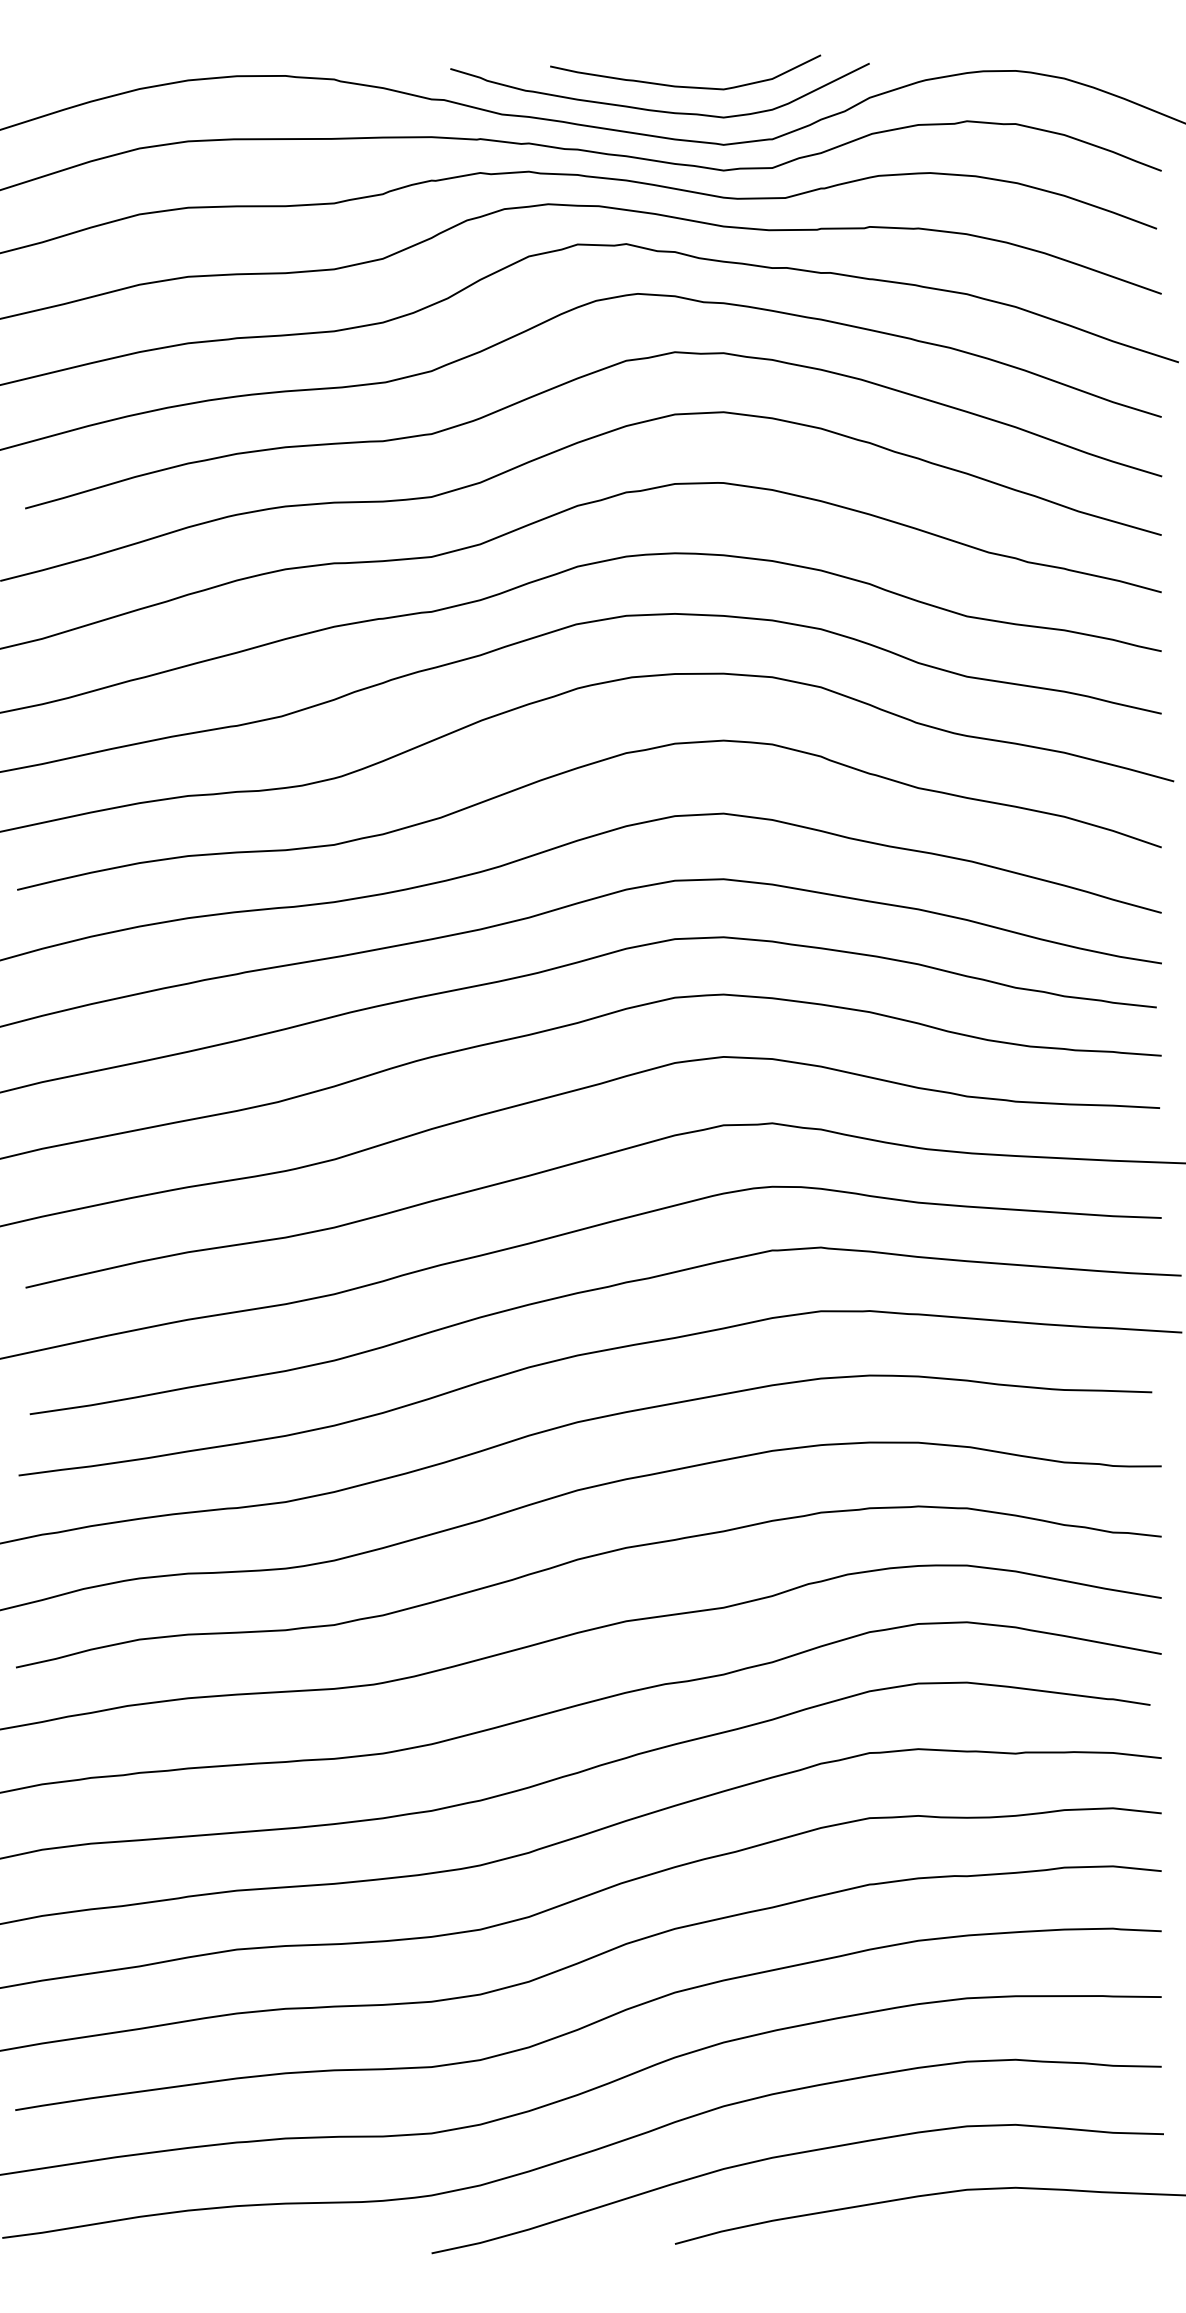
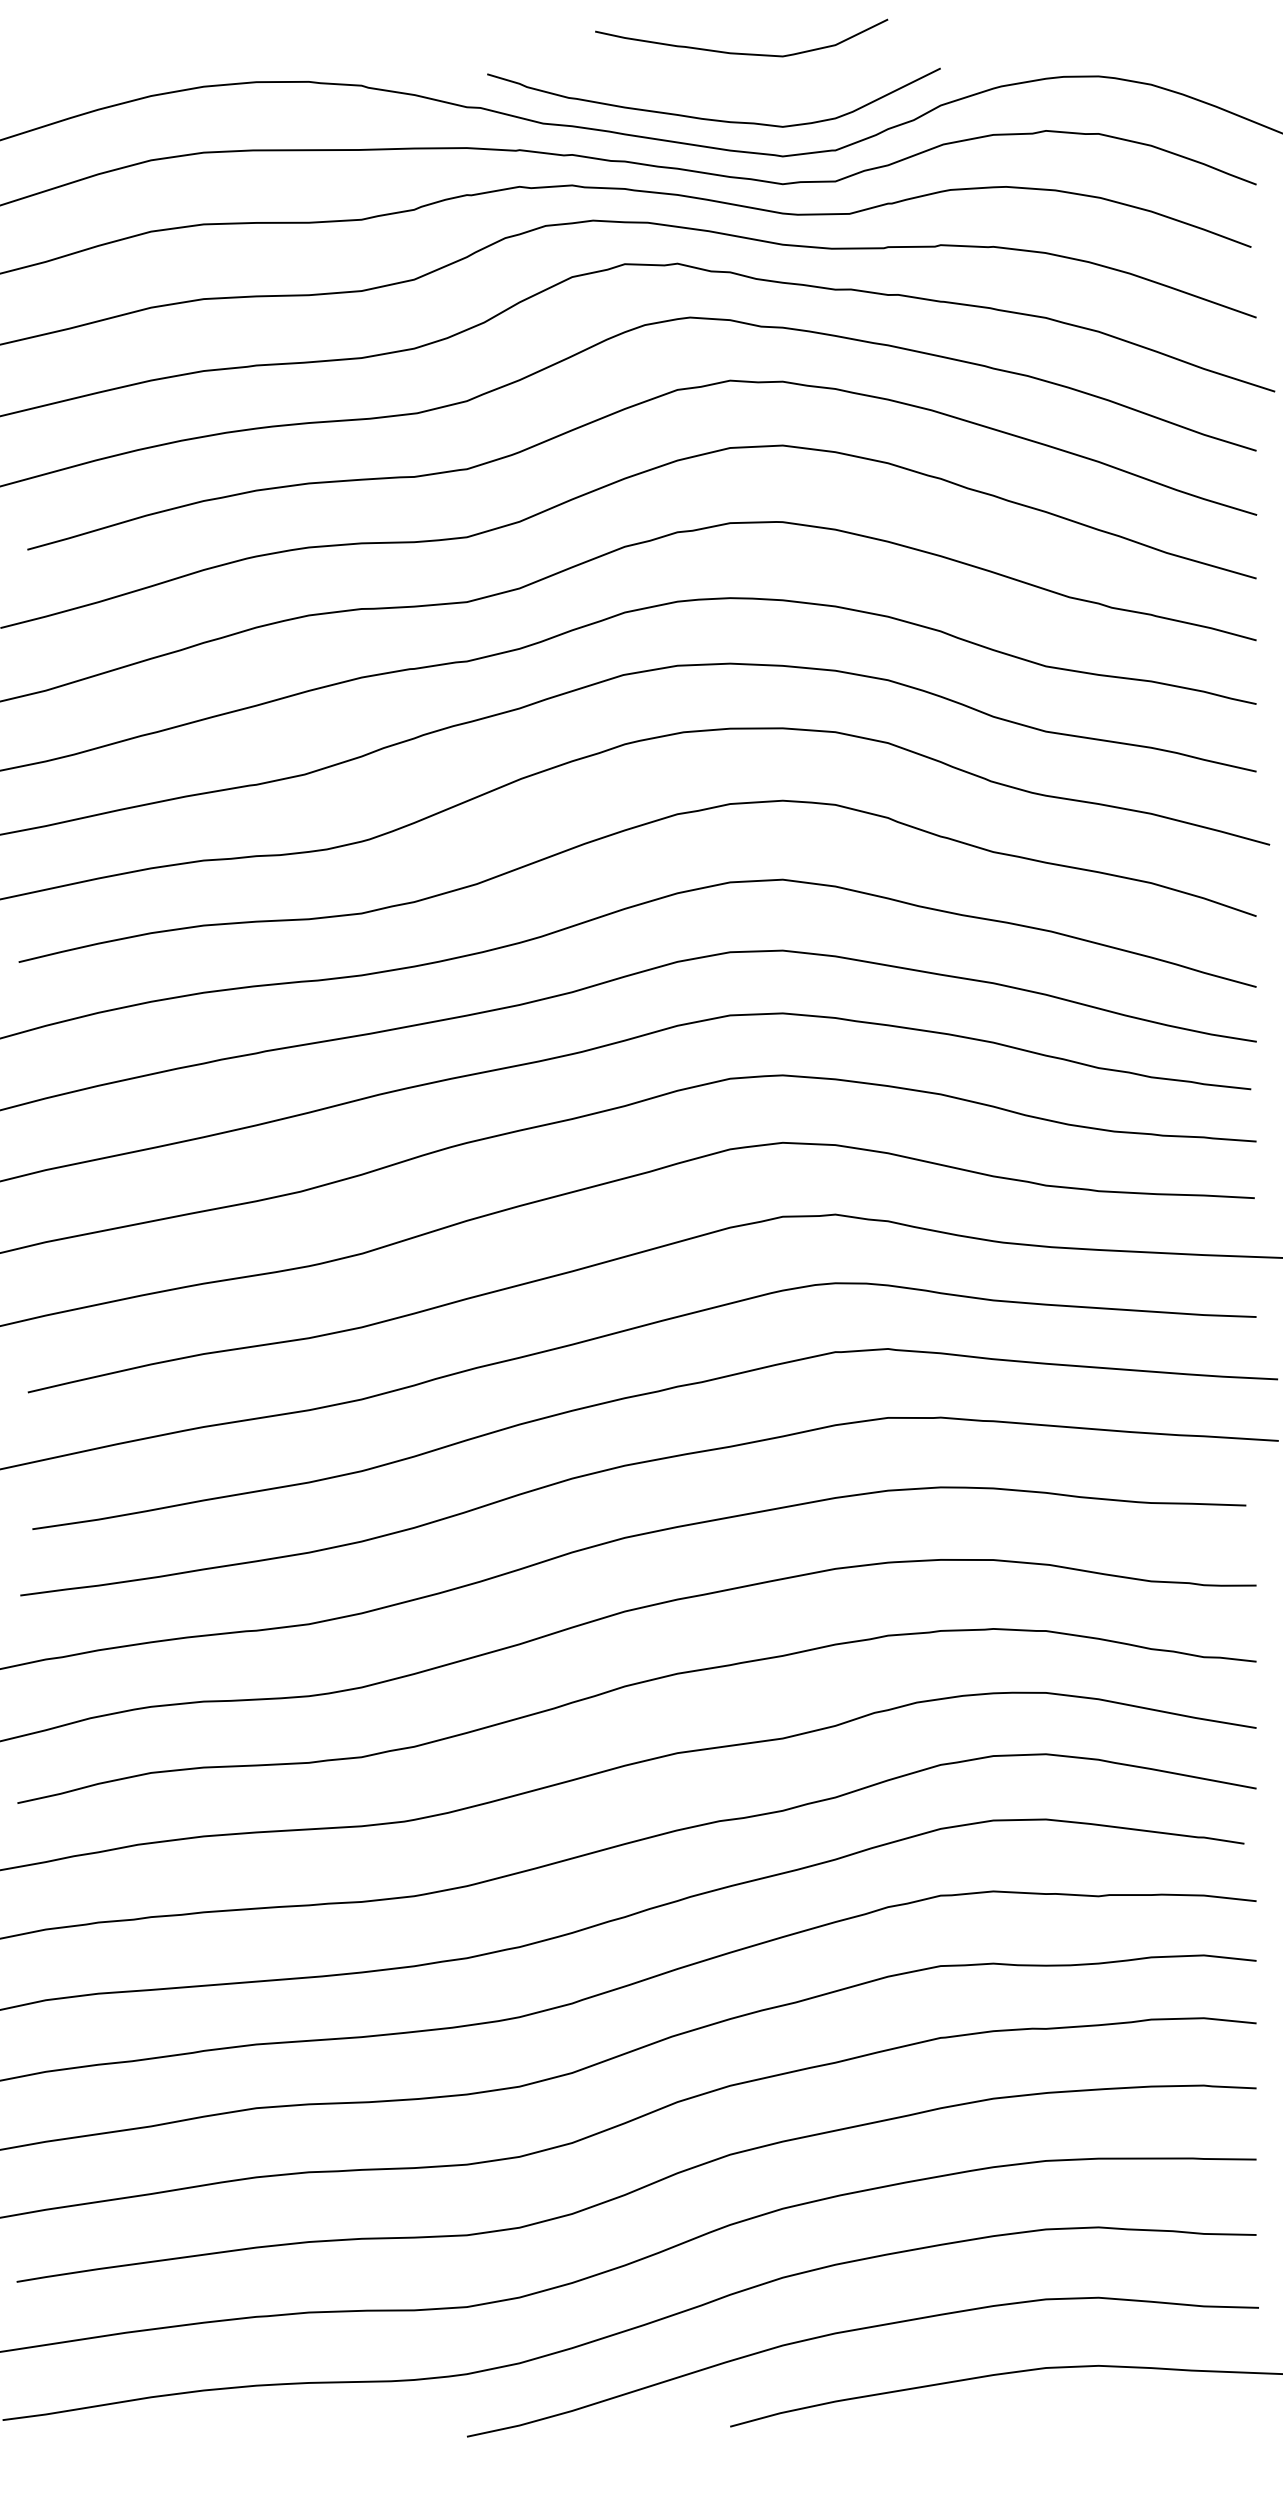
curve: (680, 85) -> (736, 52), moved

